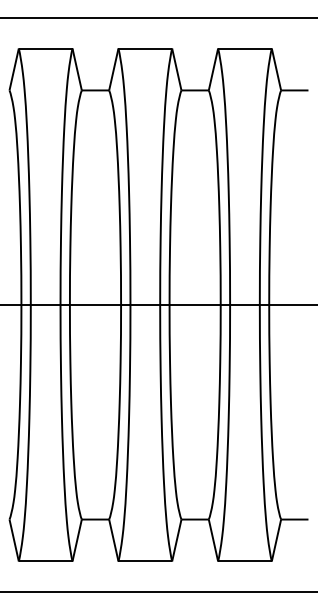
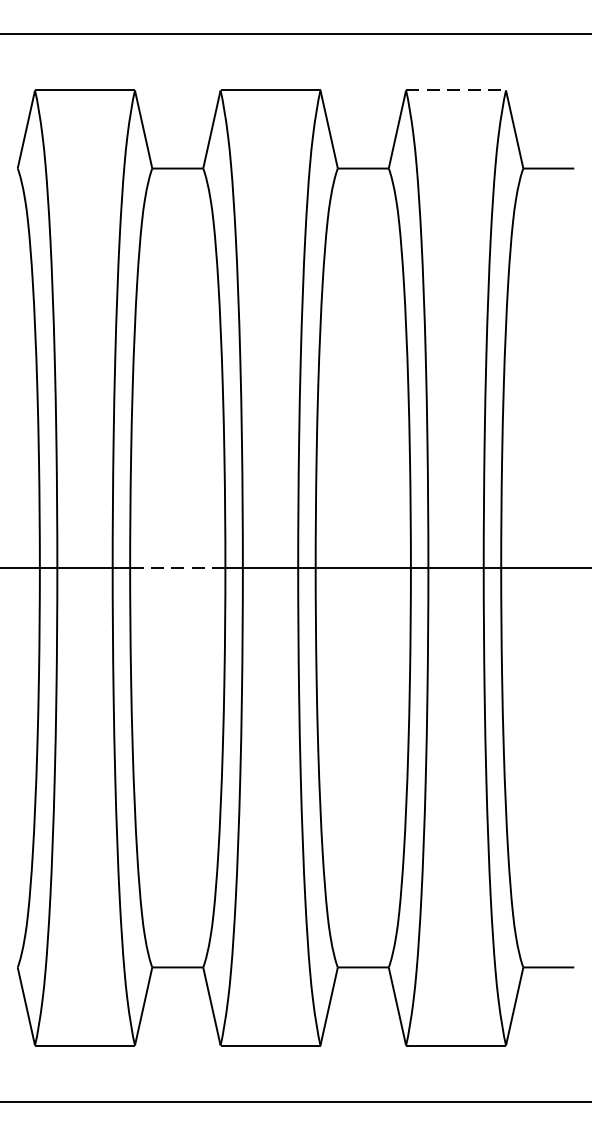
line: (245, 48) -> (457, 90), solid -> dashed
line: (95, 304) -> (177, 567), solid -> dashed

